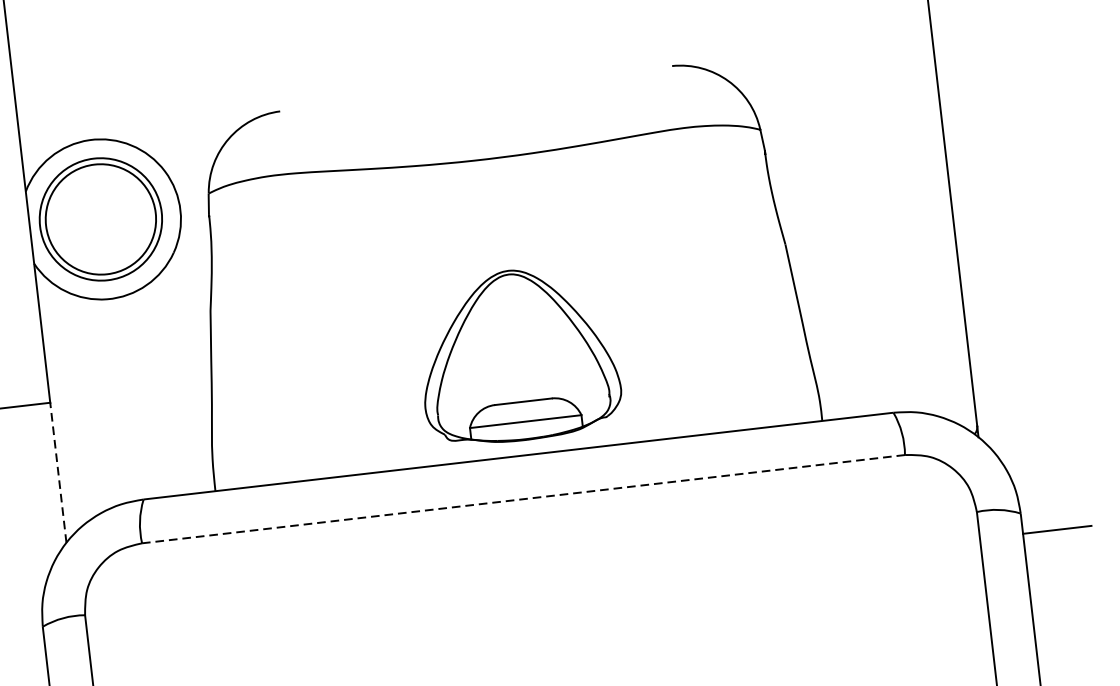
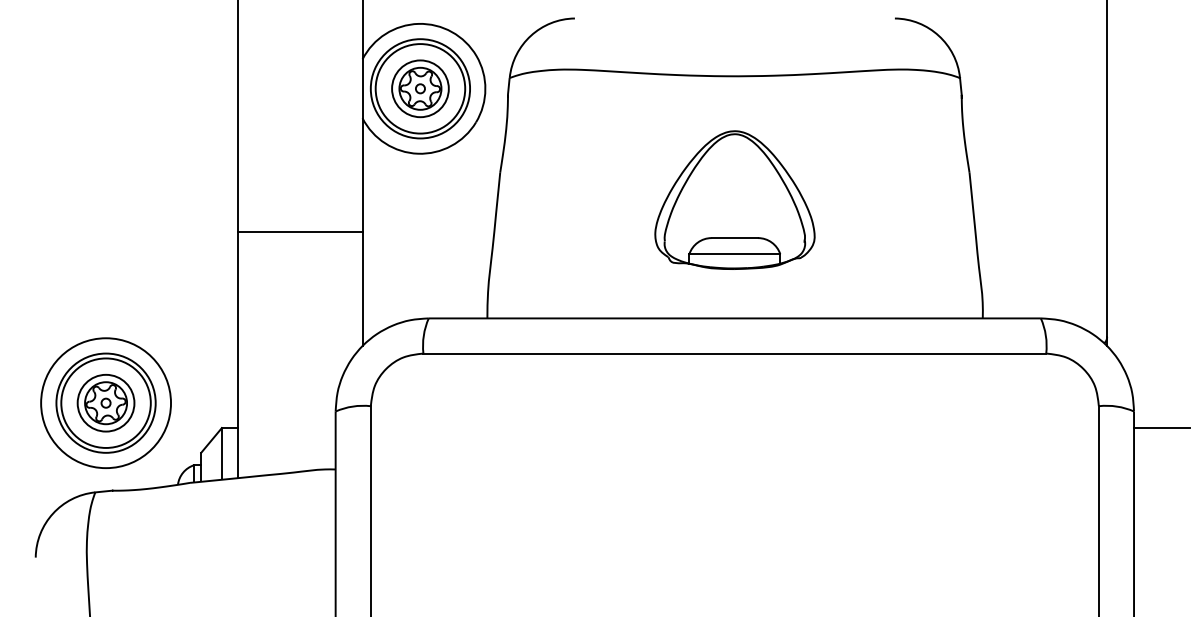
part: (100, 219) -> (420, 88), added
part: (517, 354) -> (734, 199), moved
line: (58, 472) -> (362, 288), dashed -> solid
line: (523, 499) -> (734, 353), dashed -> solid

